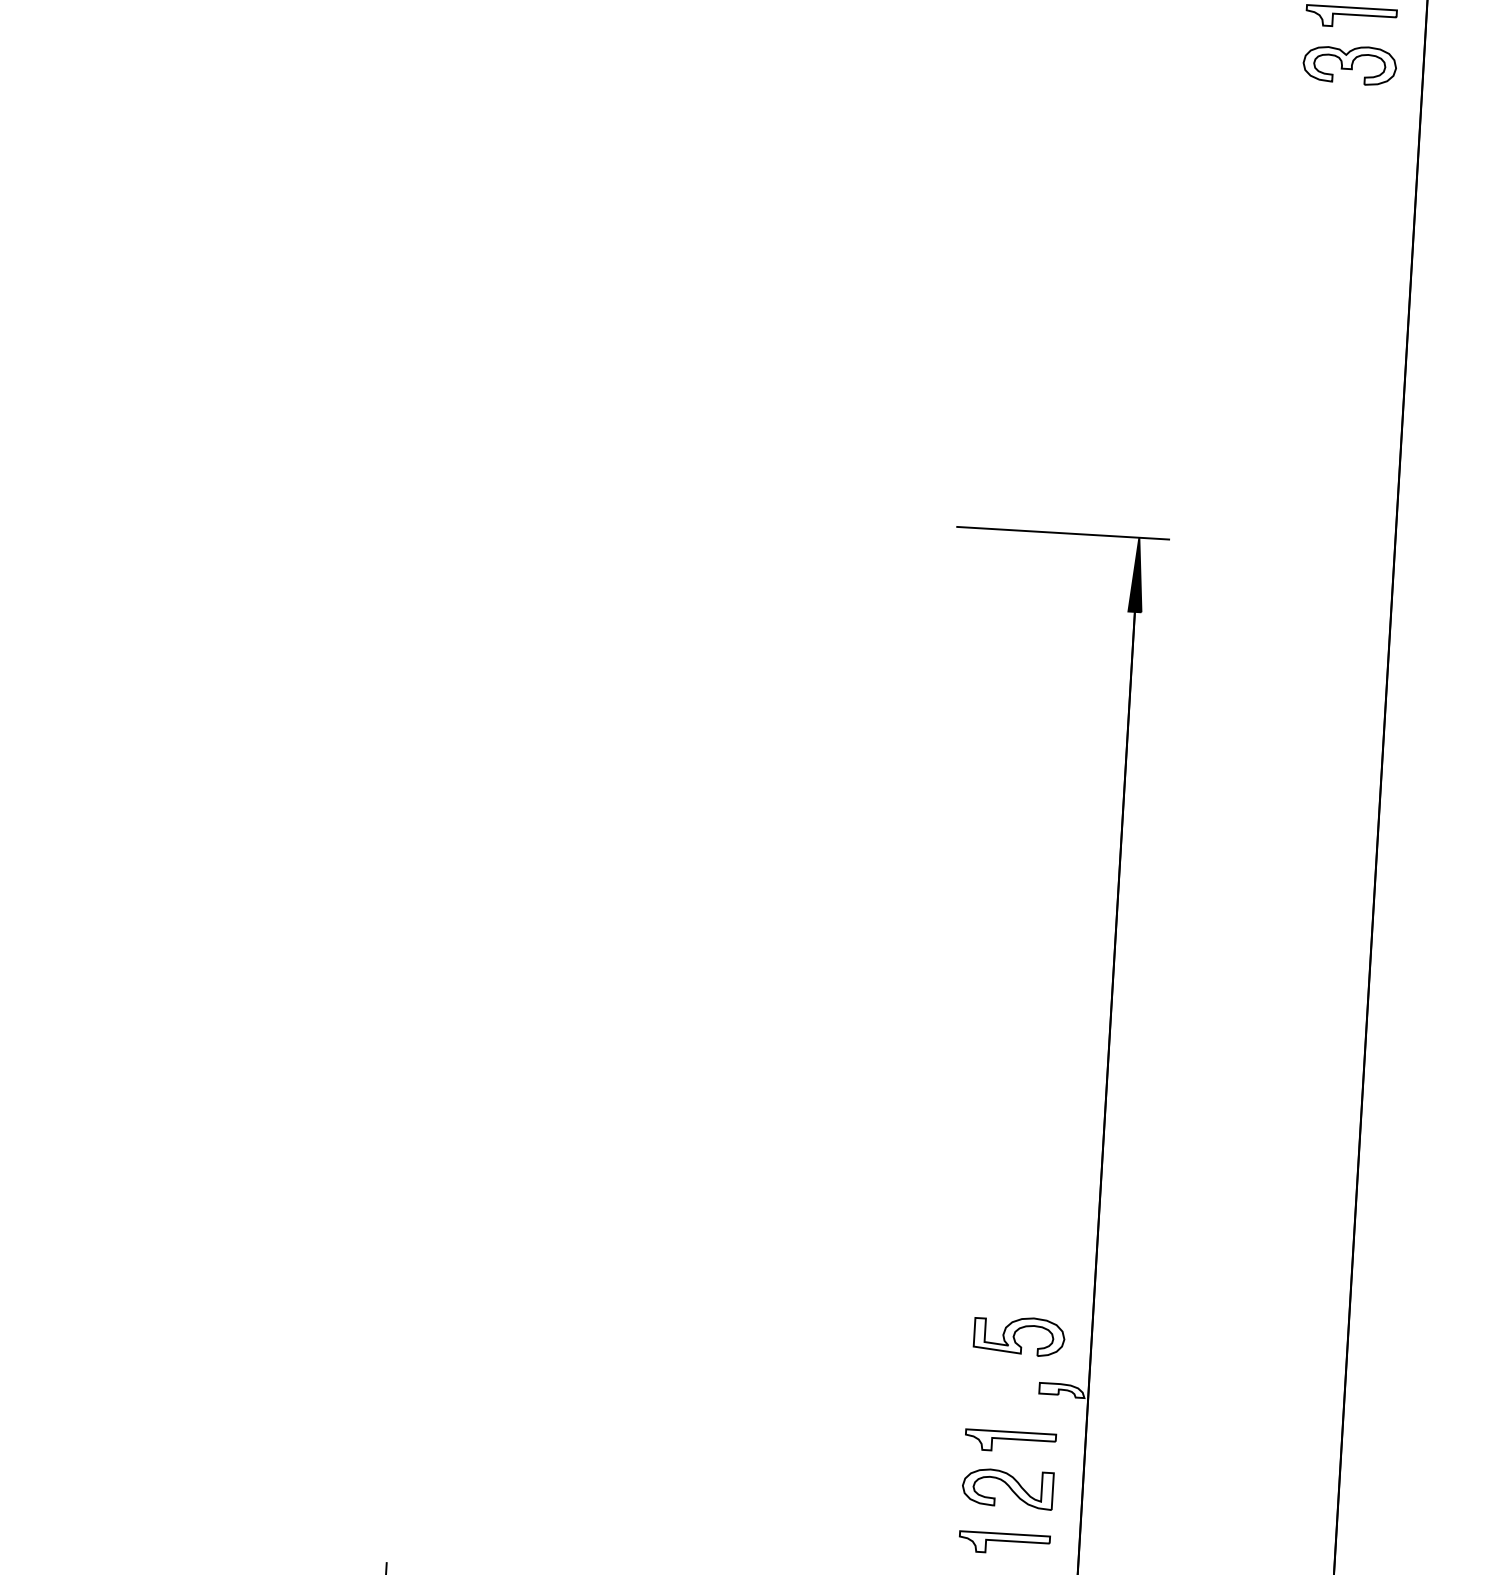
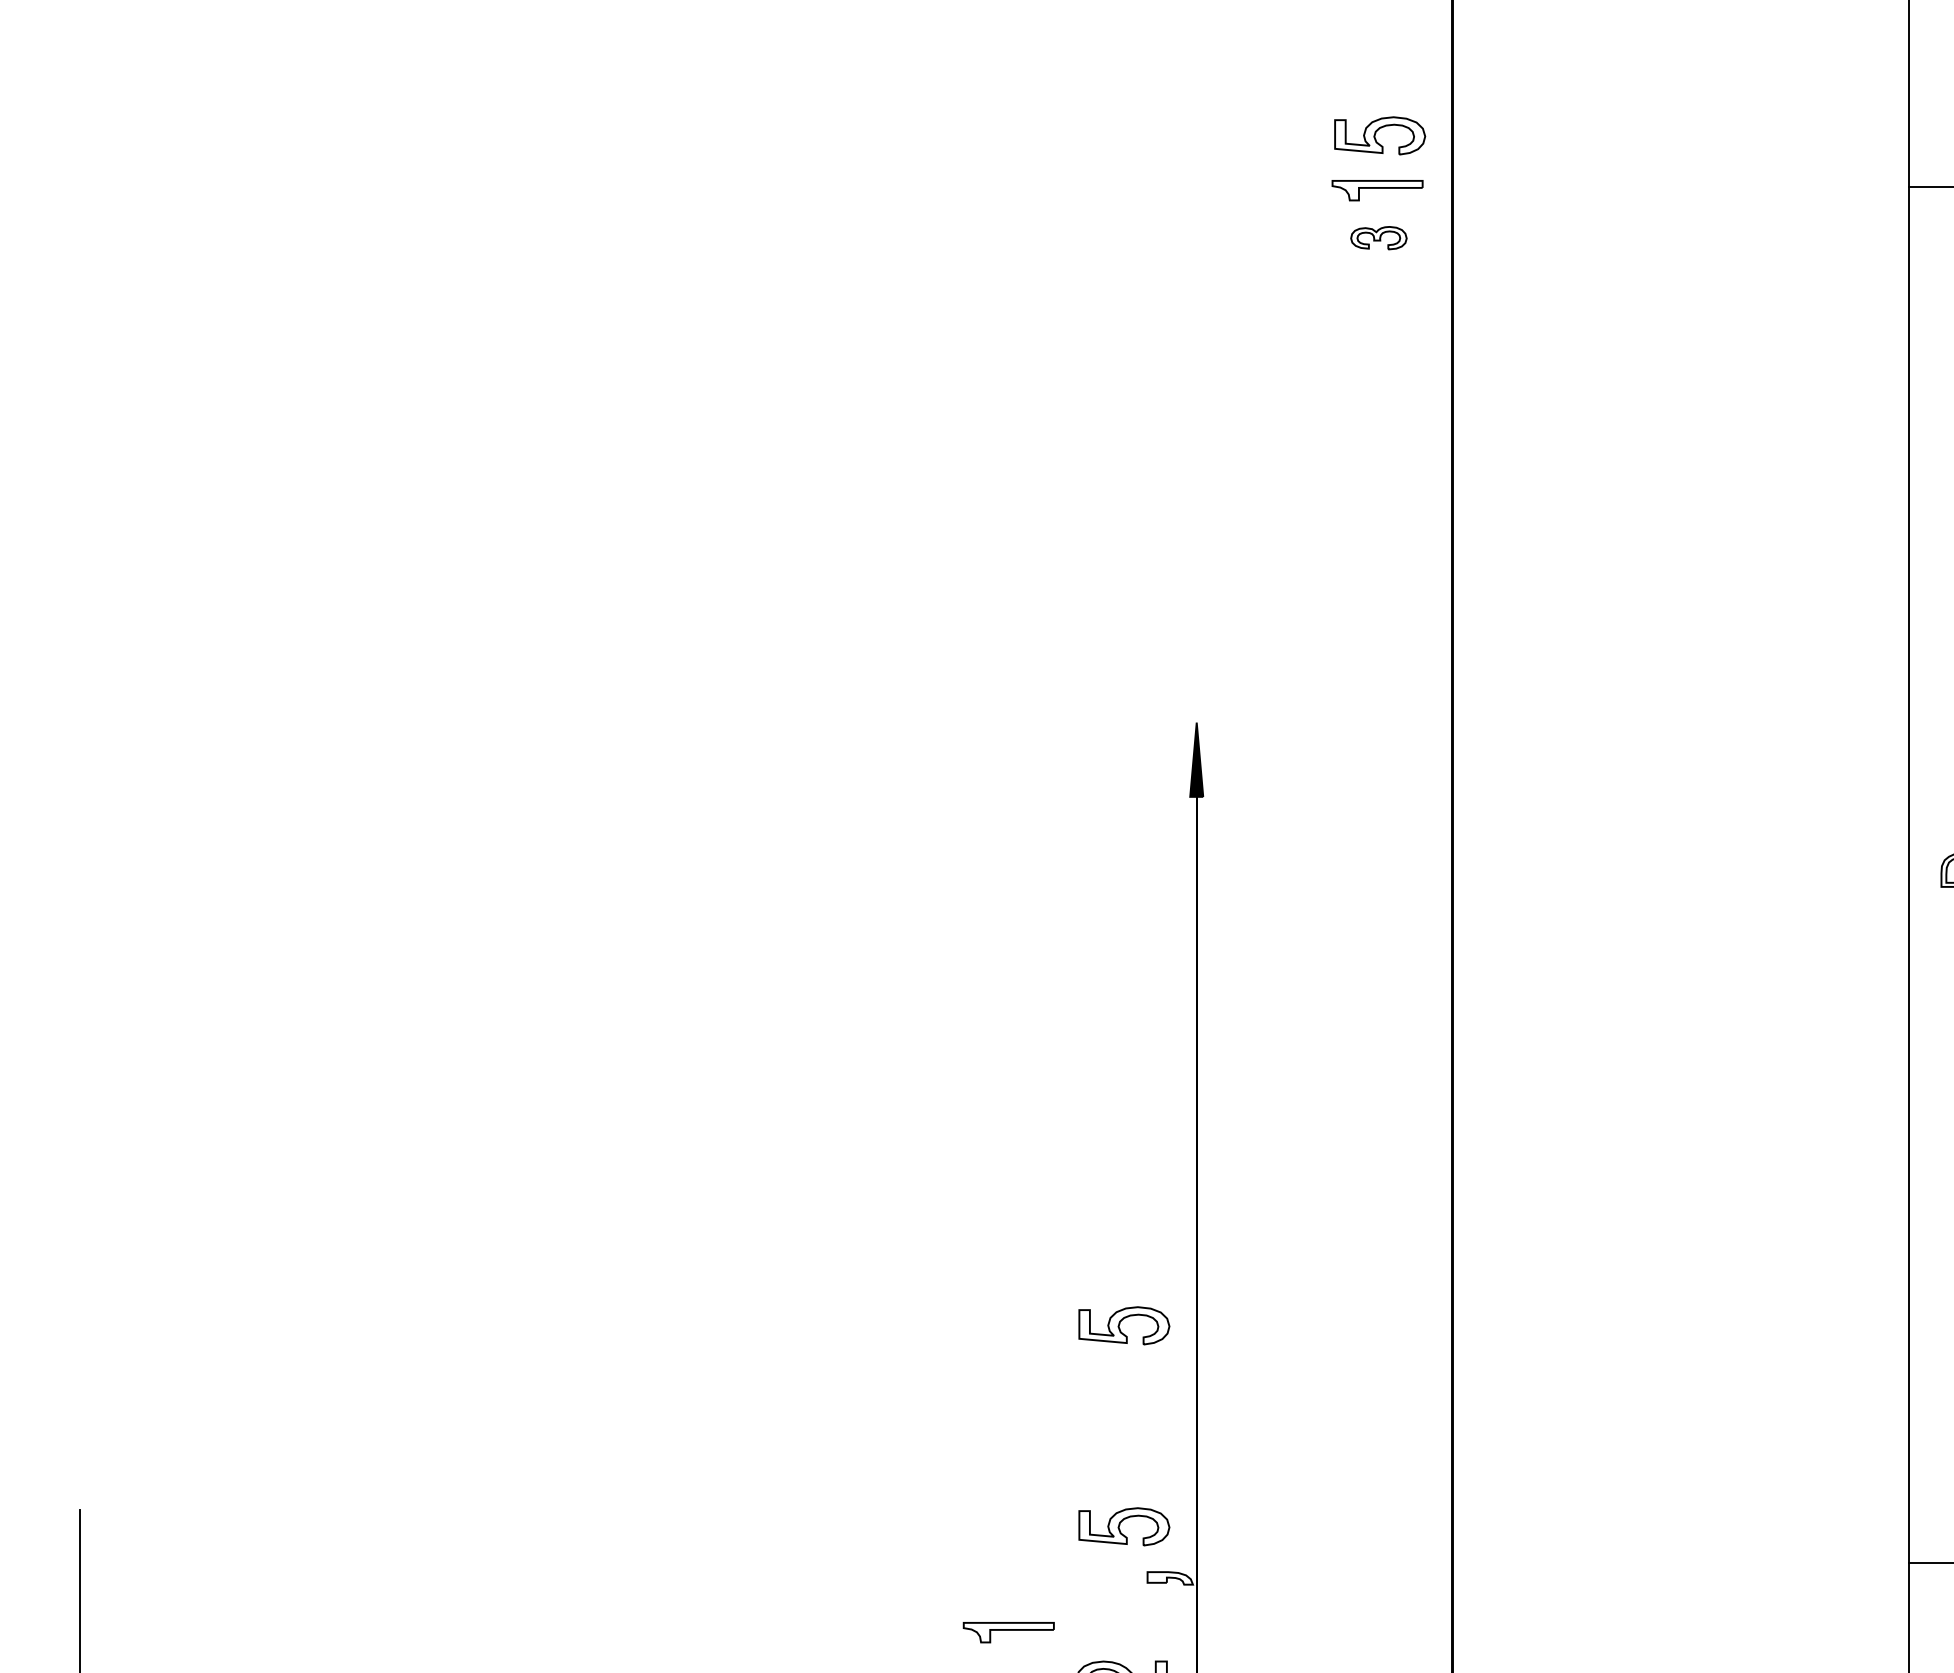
part: (1349, 64) -> (1378, 237), size x0.6
line: (1063, 533) -> (1120, 722), removed
part: (1031, 1135) -> (1124, 1325), added
part: (1010, 1441) -> (1008, 1632), moved

